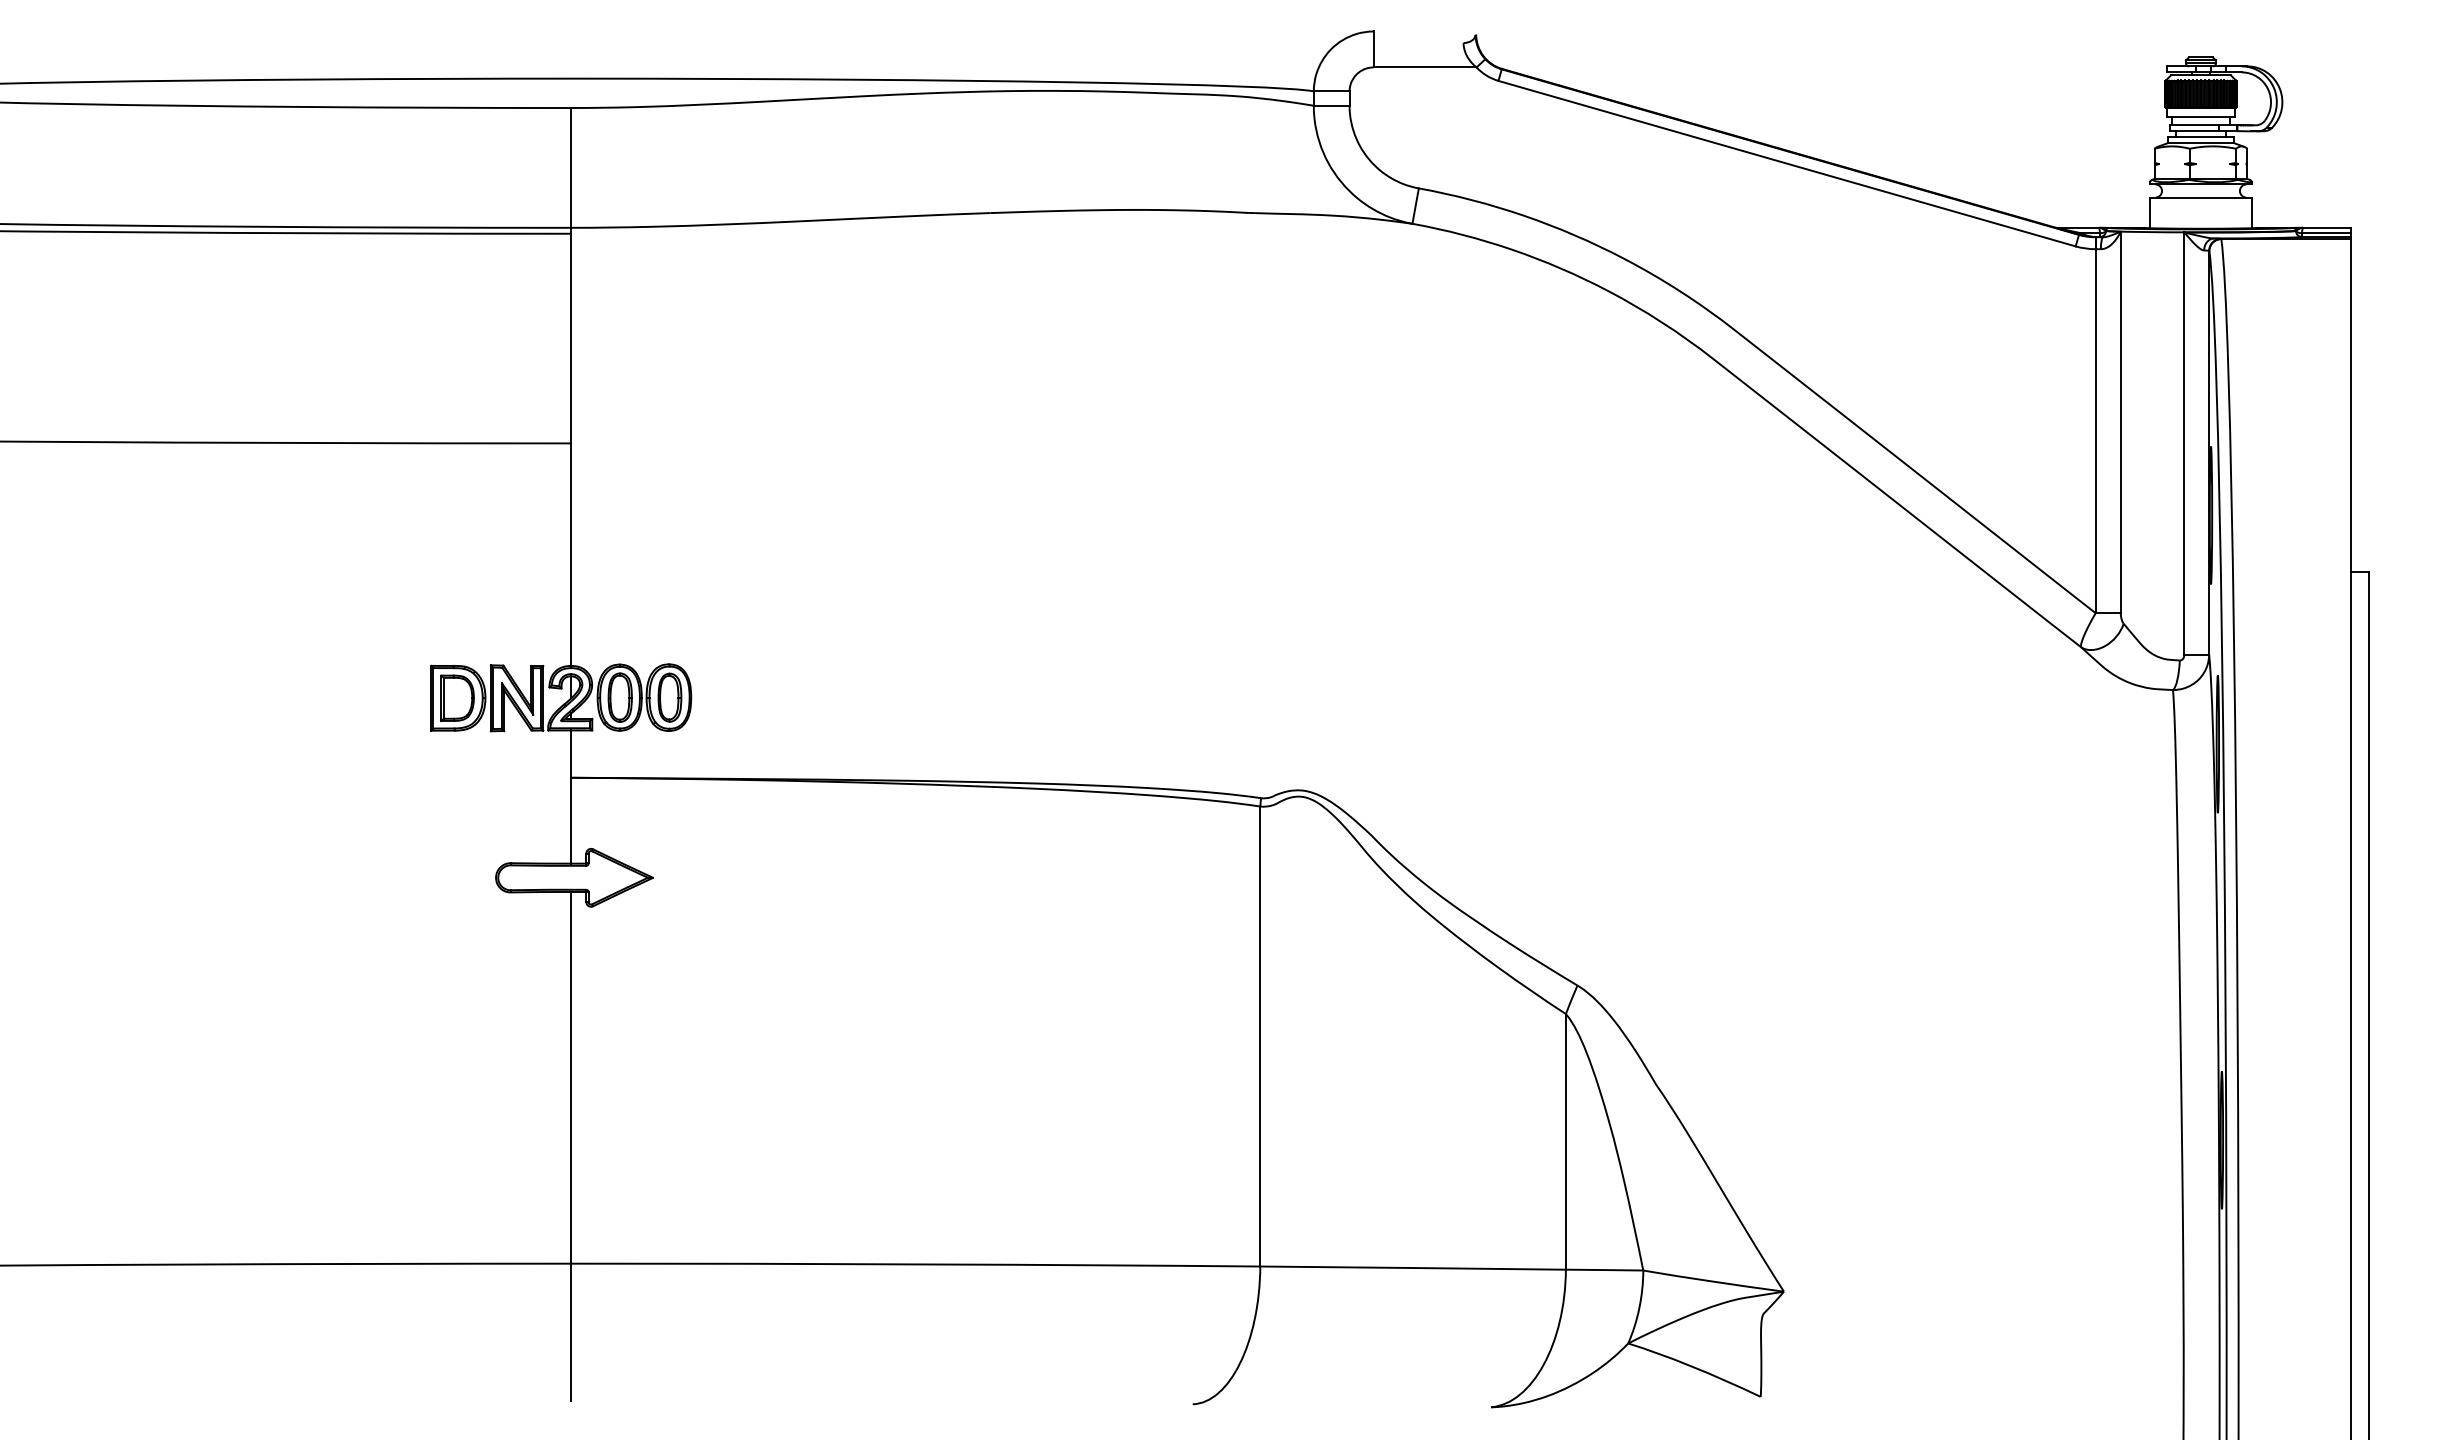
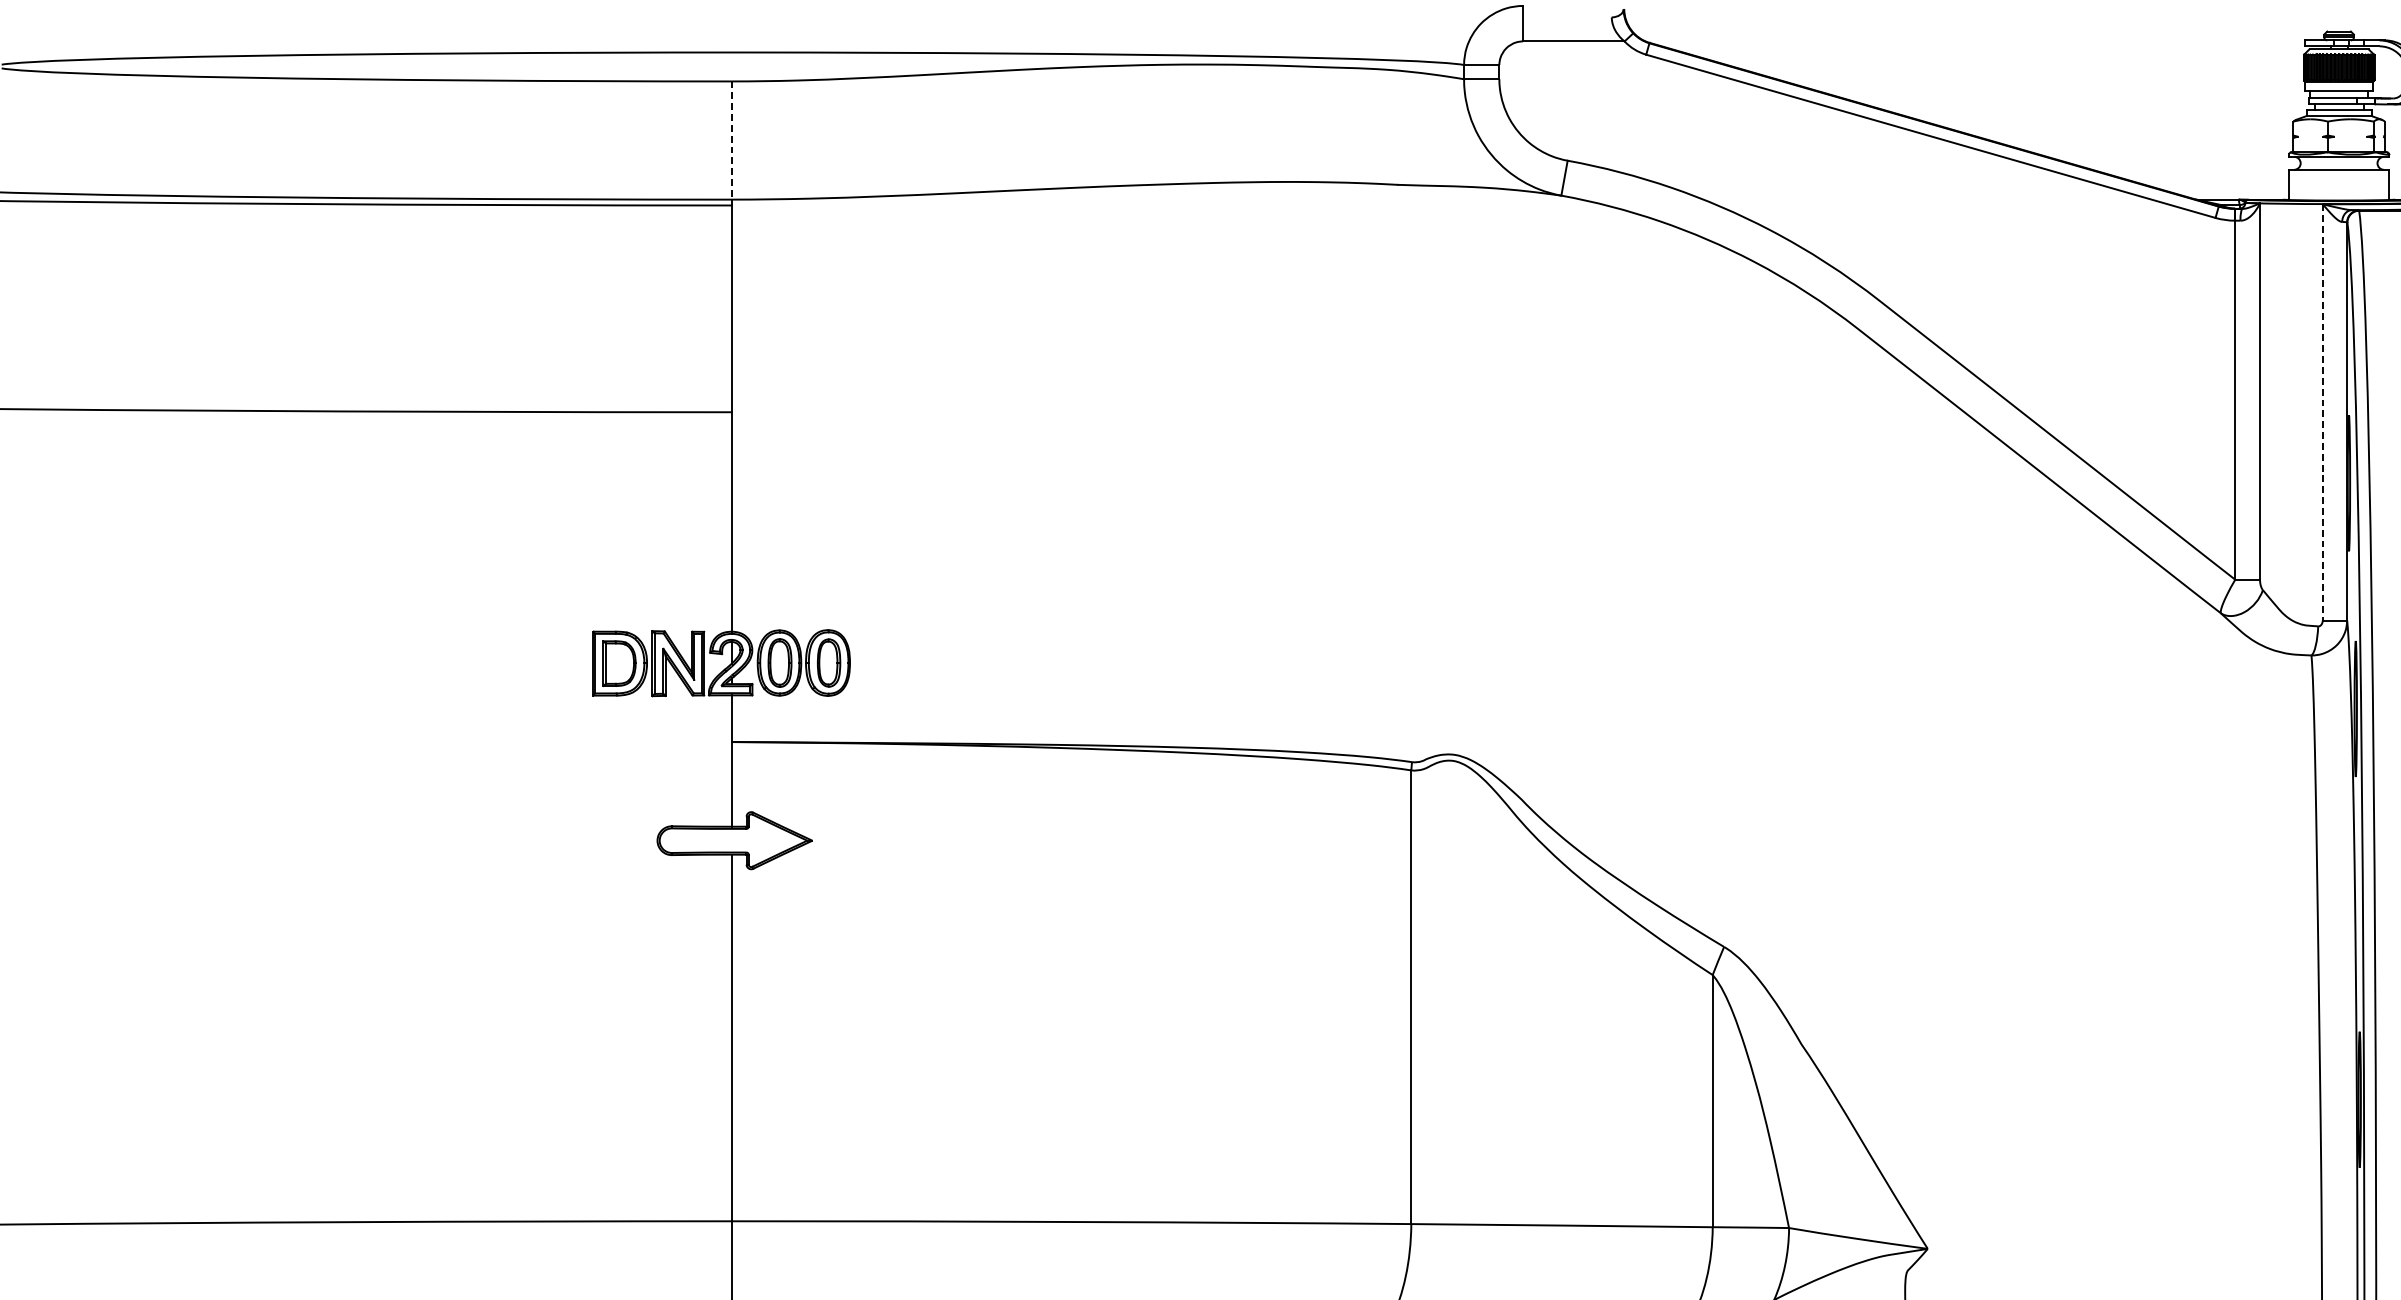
line: (571, 167) -> (731, 140), solid -> dashed
line: (2184, 444) -> (2322, 413), solid -> dashed

